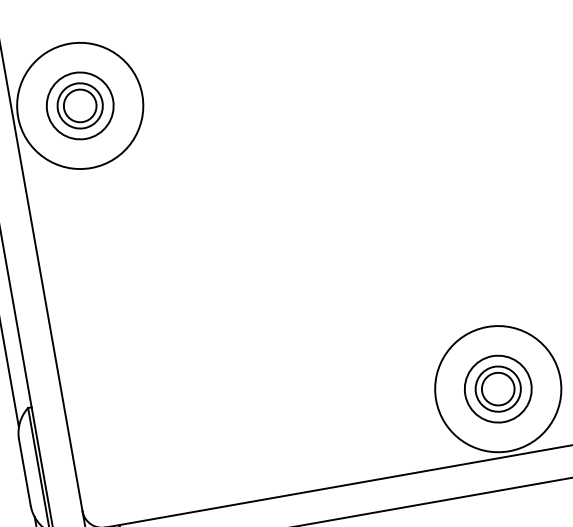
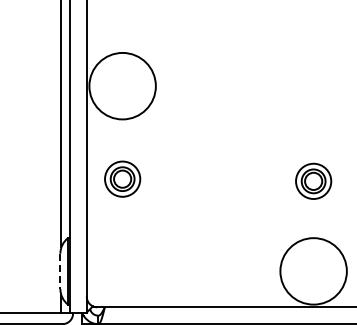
part: (79, 104) -> (122, 178), moved
part: (497, 387) -> (313, 180), moved
line: (25, 472) -> (60, 271), solid -> dashed

